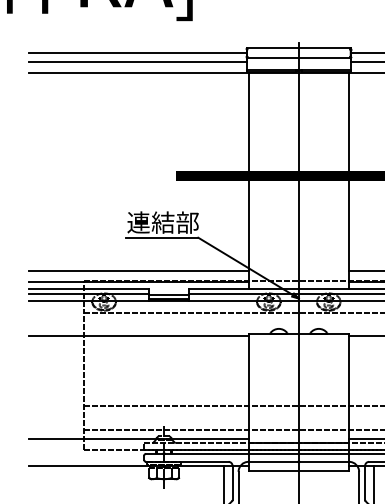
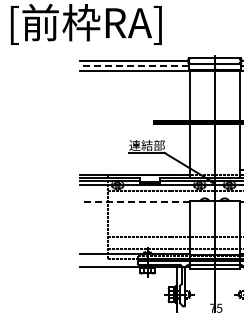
line: (137, 62) -> (134, 65), solid -> dashed
line: (137, 270) -> (134, 169), removed
line: (139, 335) -> (135, 201), solid -> dashed

